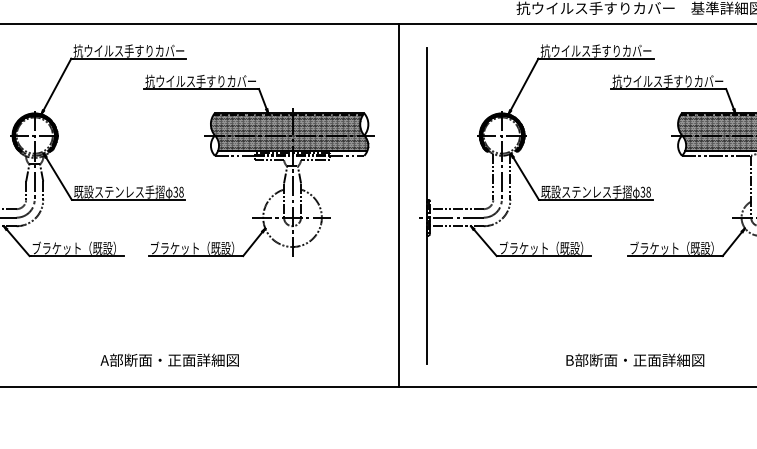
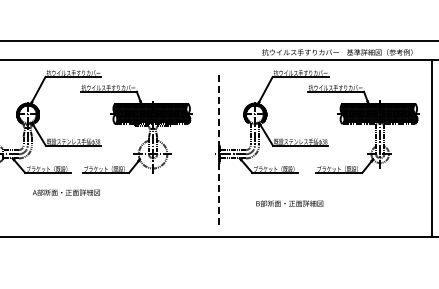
line: (398, 205) -> (204, 148), removed
line: (427, 205) -> (218, 148), solid -> dashed
text: (169, 360) -> (66, 192), moved
text: (634, 360) -> (289, 203), moved

